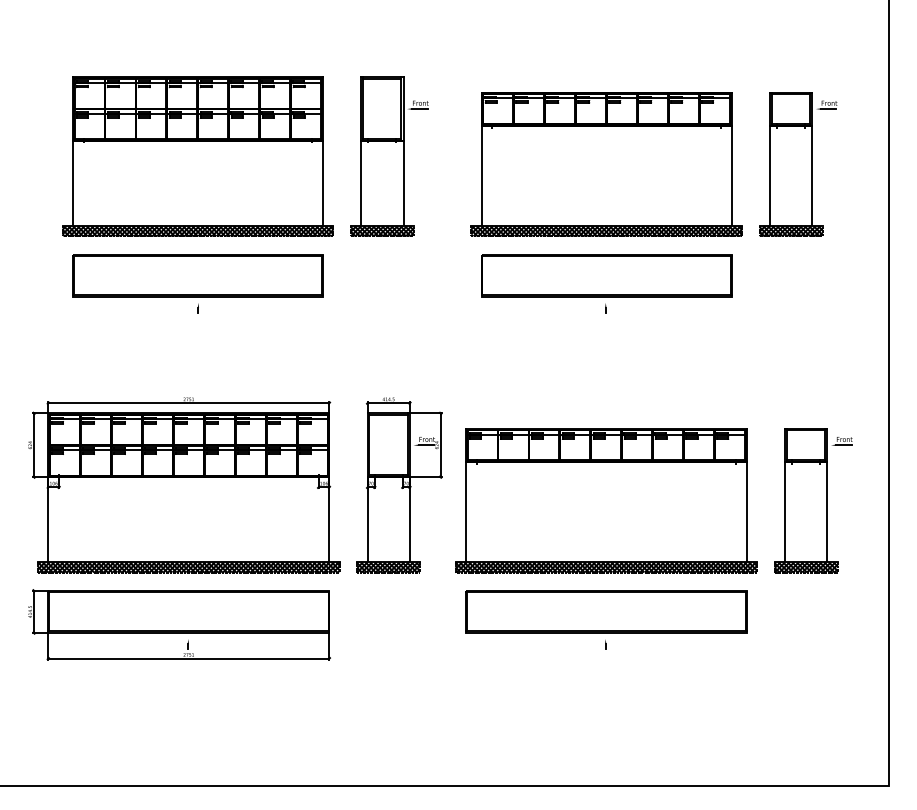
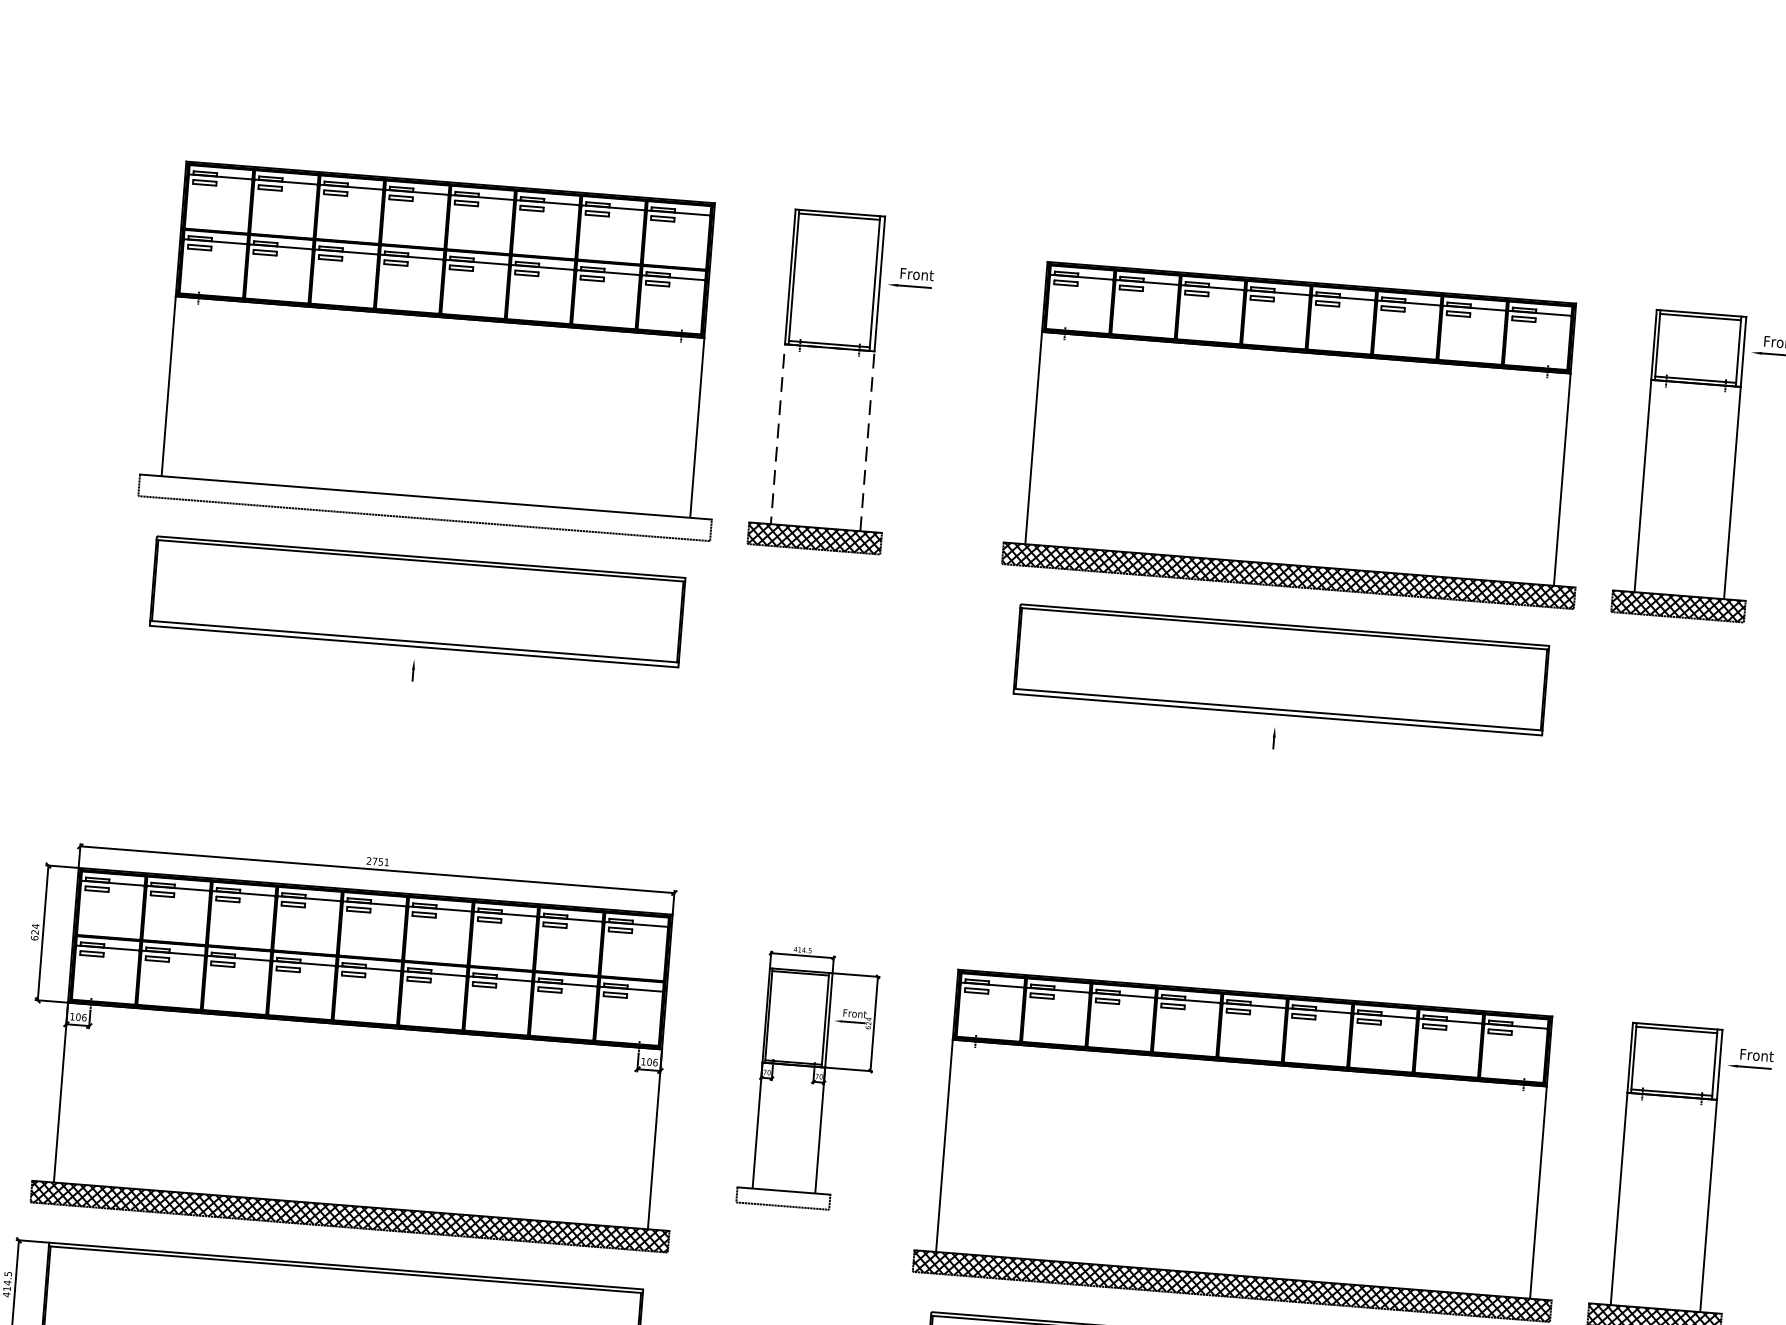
line: (381, 140) -> (828, 346), solid -> dashed
hatch: (197, 231) -> (424, 508), removed
part: (399, 485) -> (808, 1078), size x0.7

